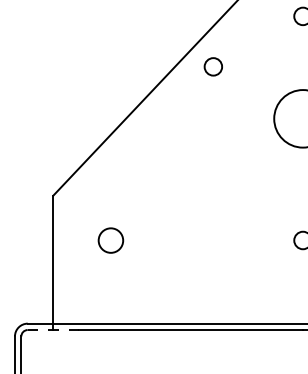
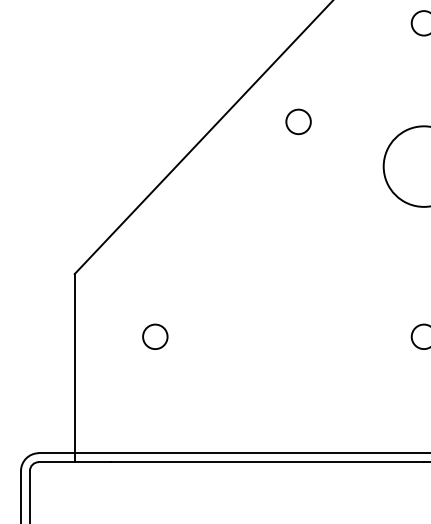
circle: (213, 66) -> (298, 121), moved
circle: (111, 240) -> (155, 336), size x0.71
line: (53, 330) -> (74, 462), dashed -> solid

